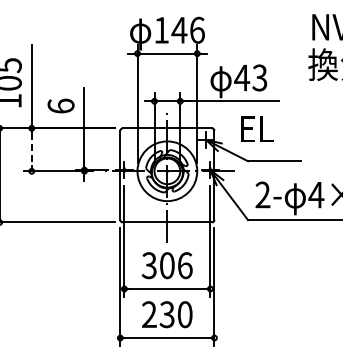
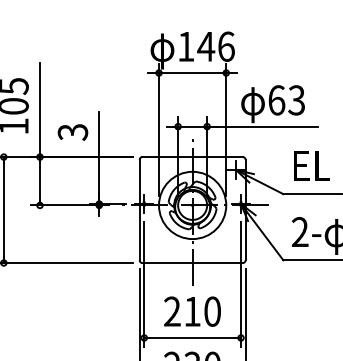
text: (242, 77) -> (277, 99), 43 -> 63
text: (60, 105) -> (72, 131), 6 -> 3
text: (257, 128) -> (312, 165), moved
line: (31, 149) -> (39, 180), dashed -> solid
text: (166, 265) -> (191, 311), 306 -> 210

